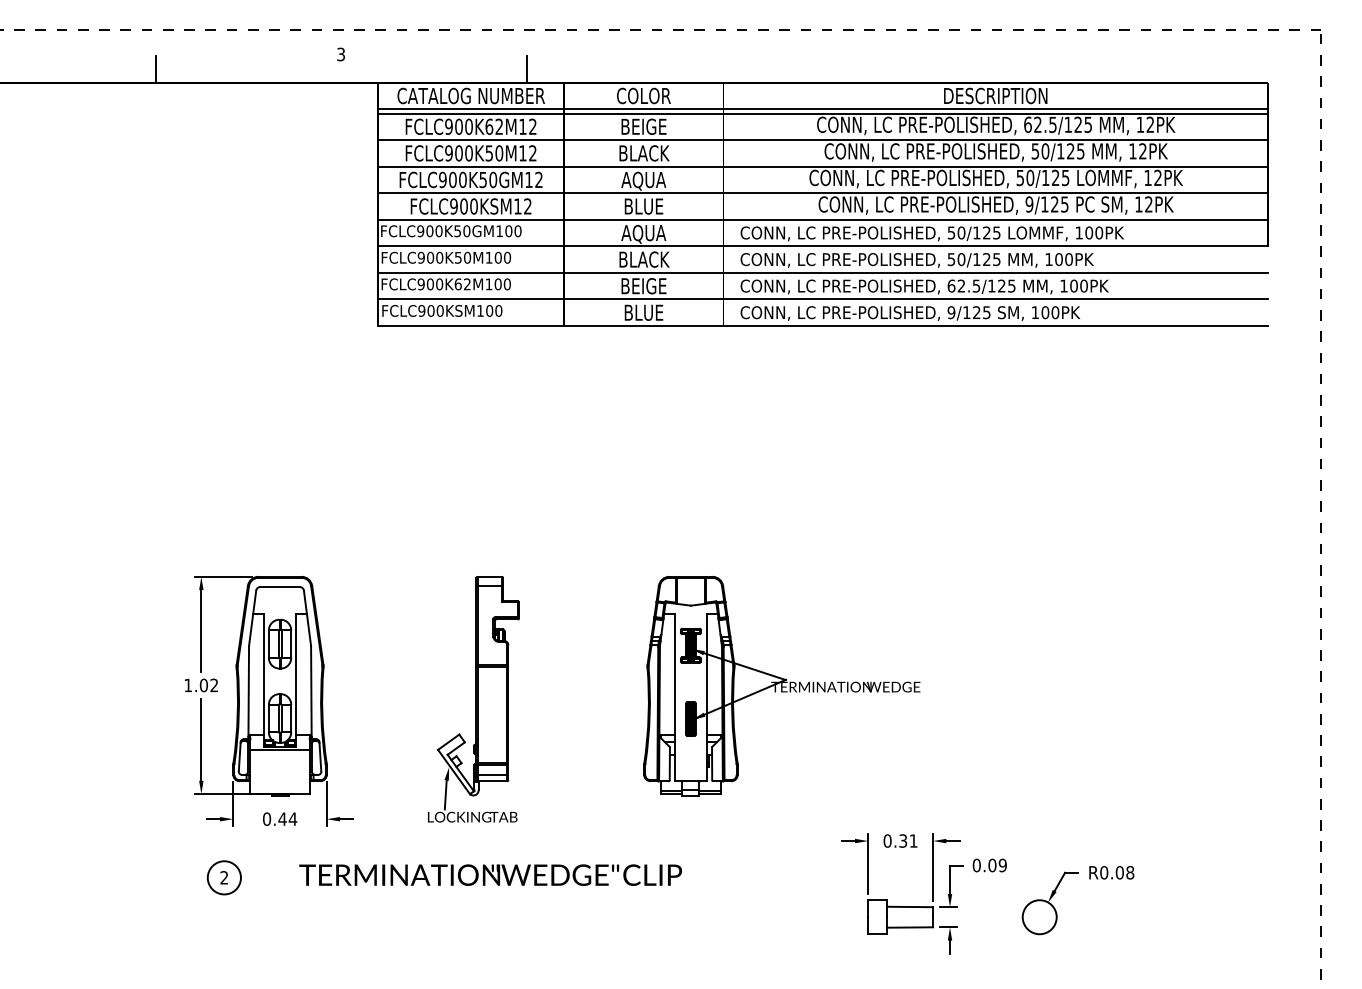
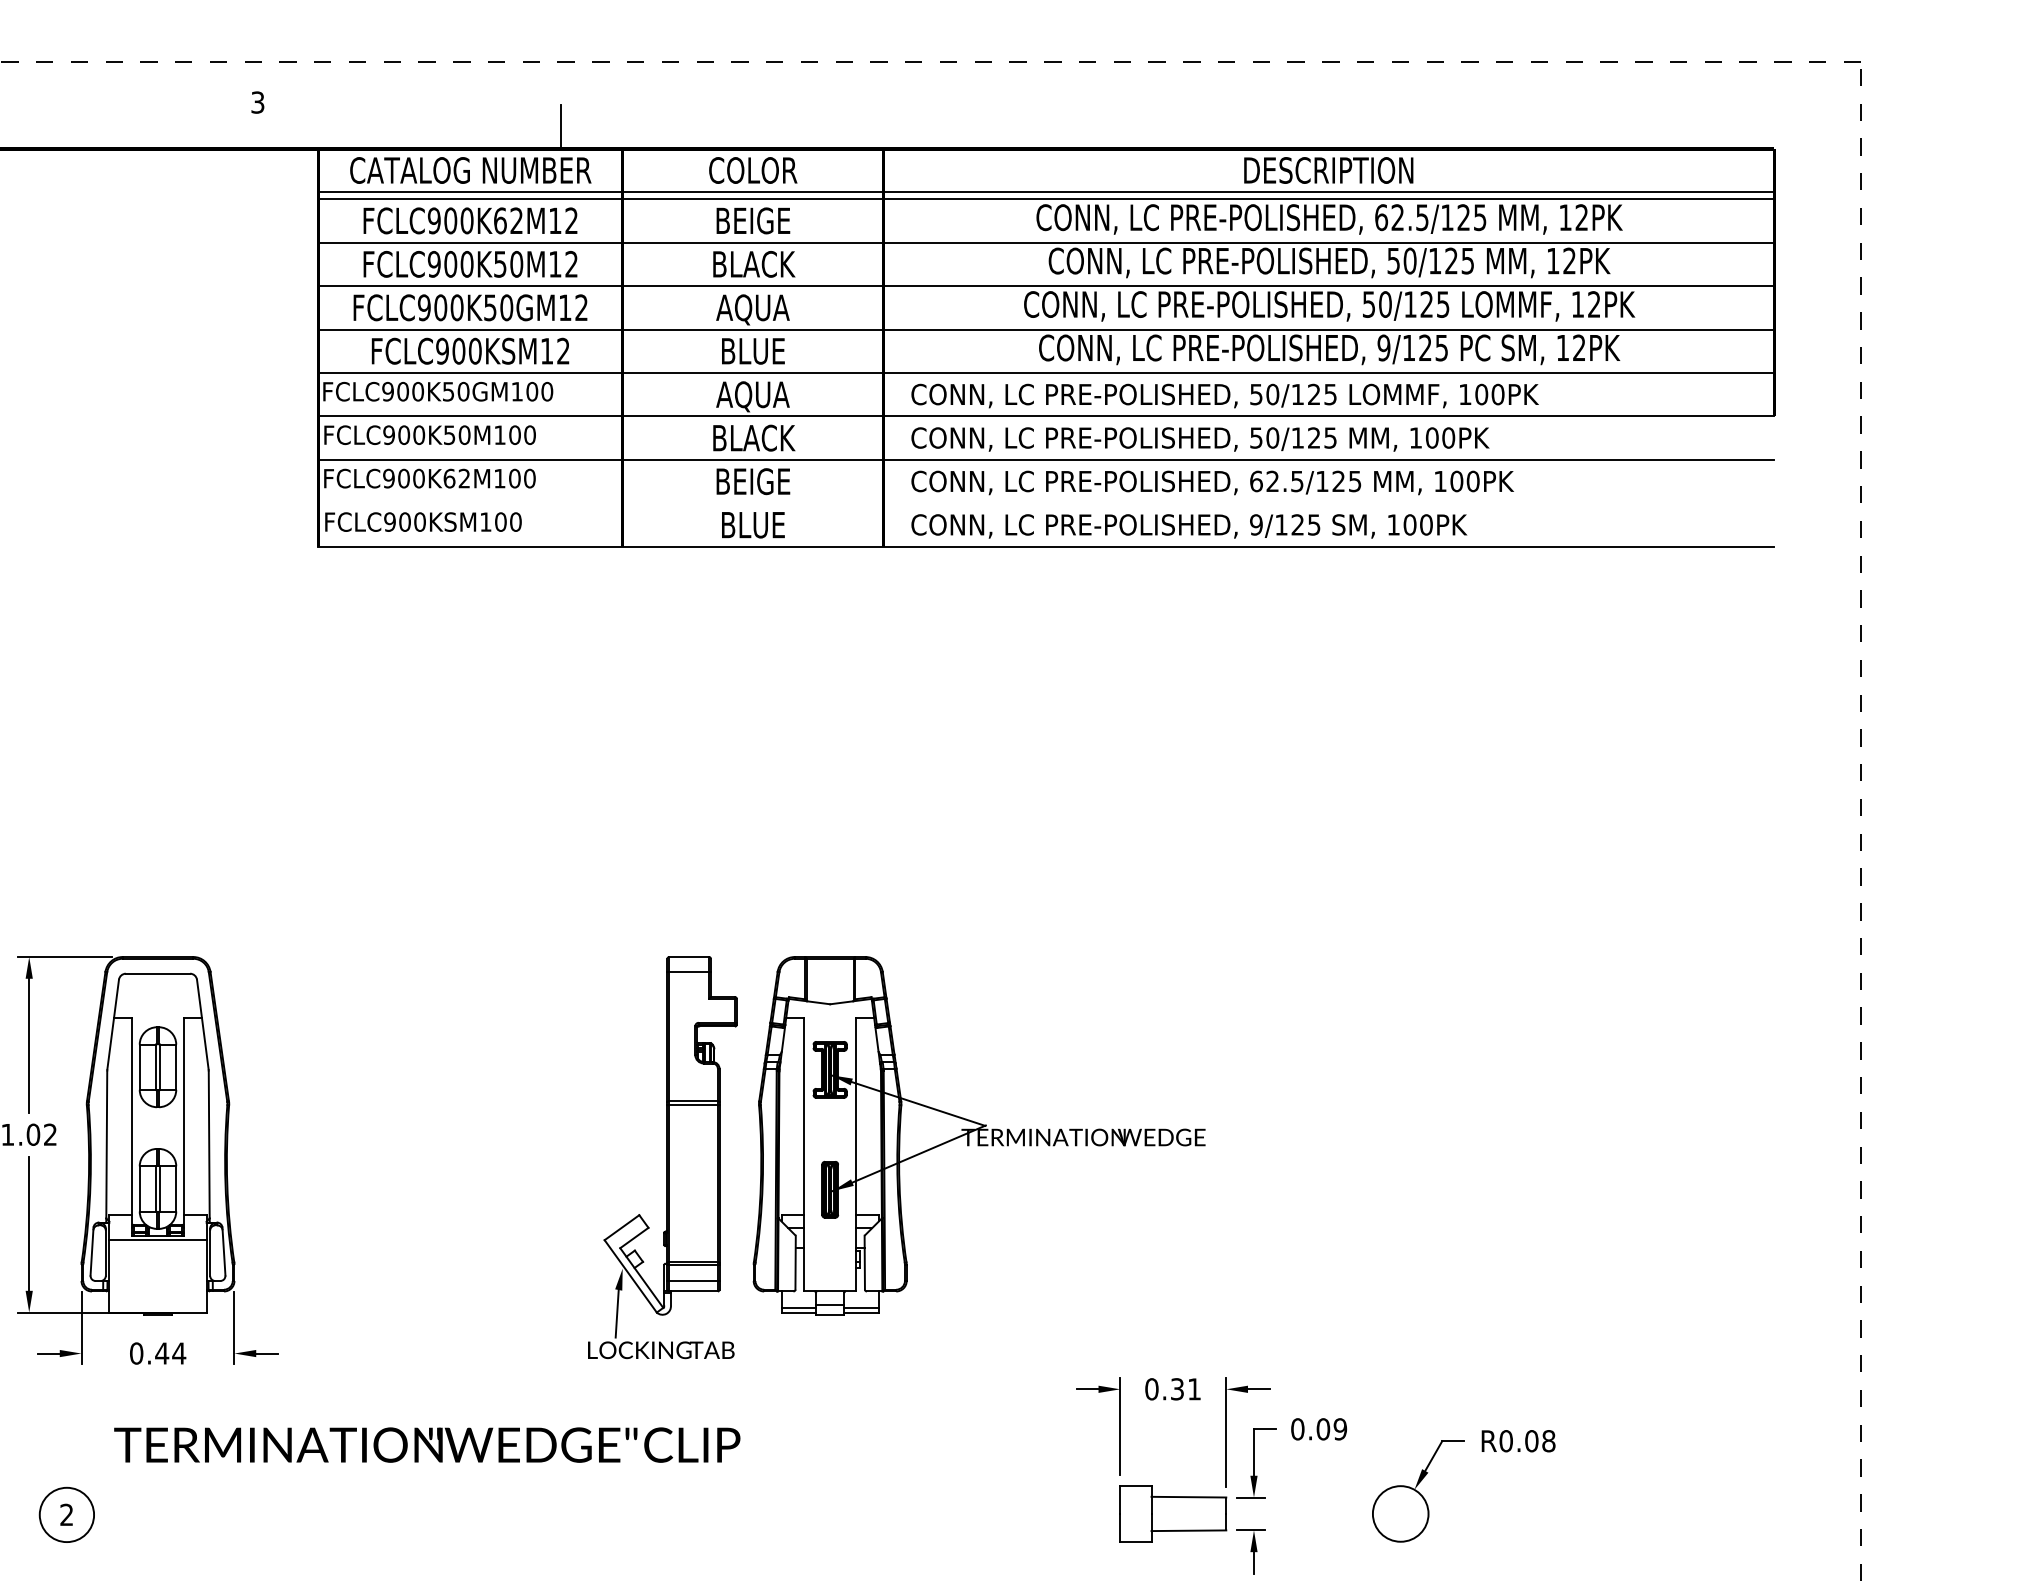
line: (823, 299) -> (1047, 503), removed
part: (473, 699) -> (662, 1157), moved
text: (490, 874) -> (427, 1444), moved
part: (223, 877) -> (65, 1514), moved

